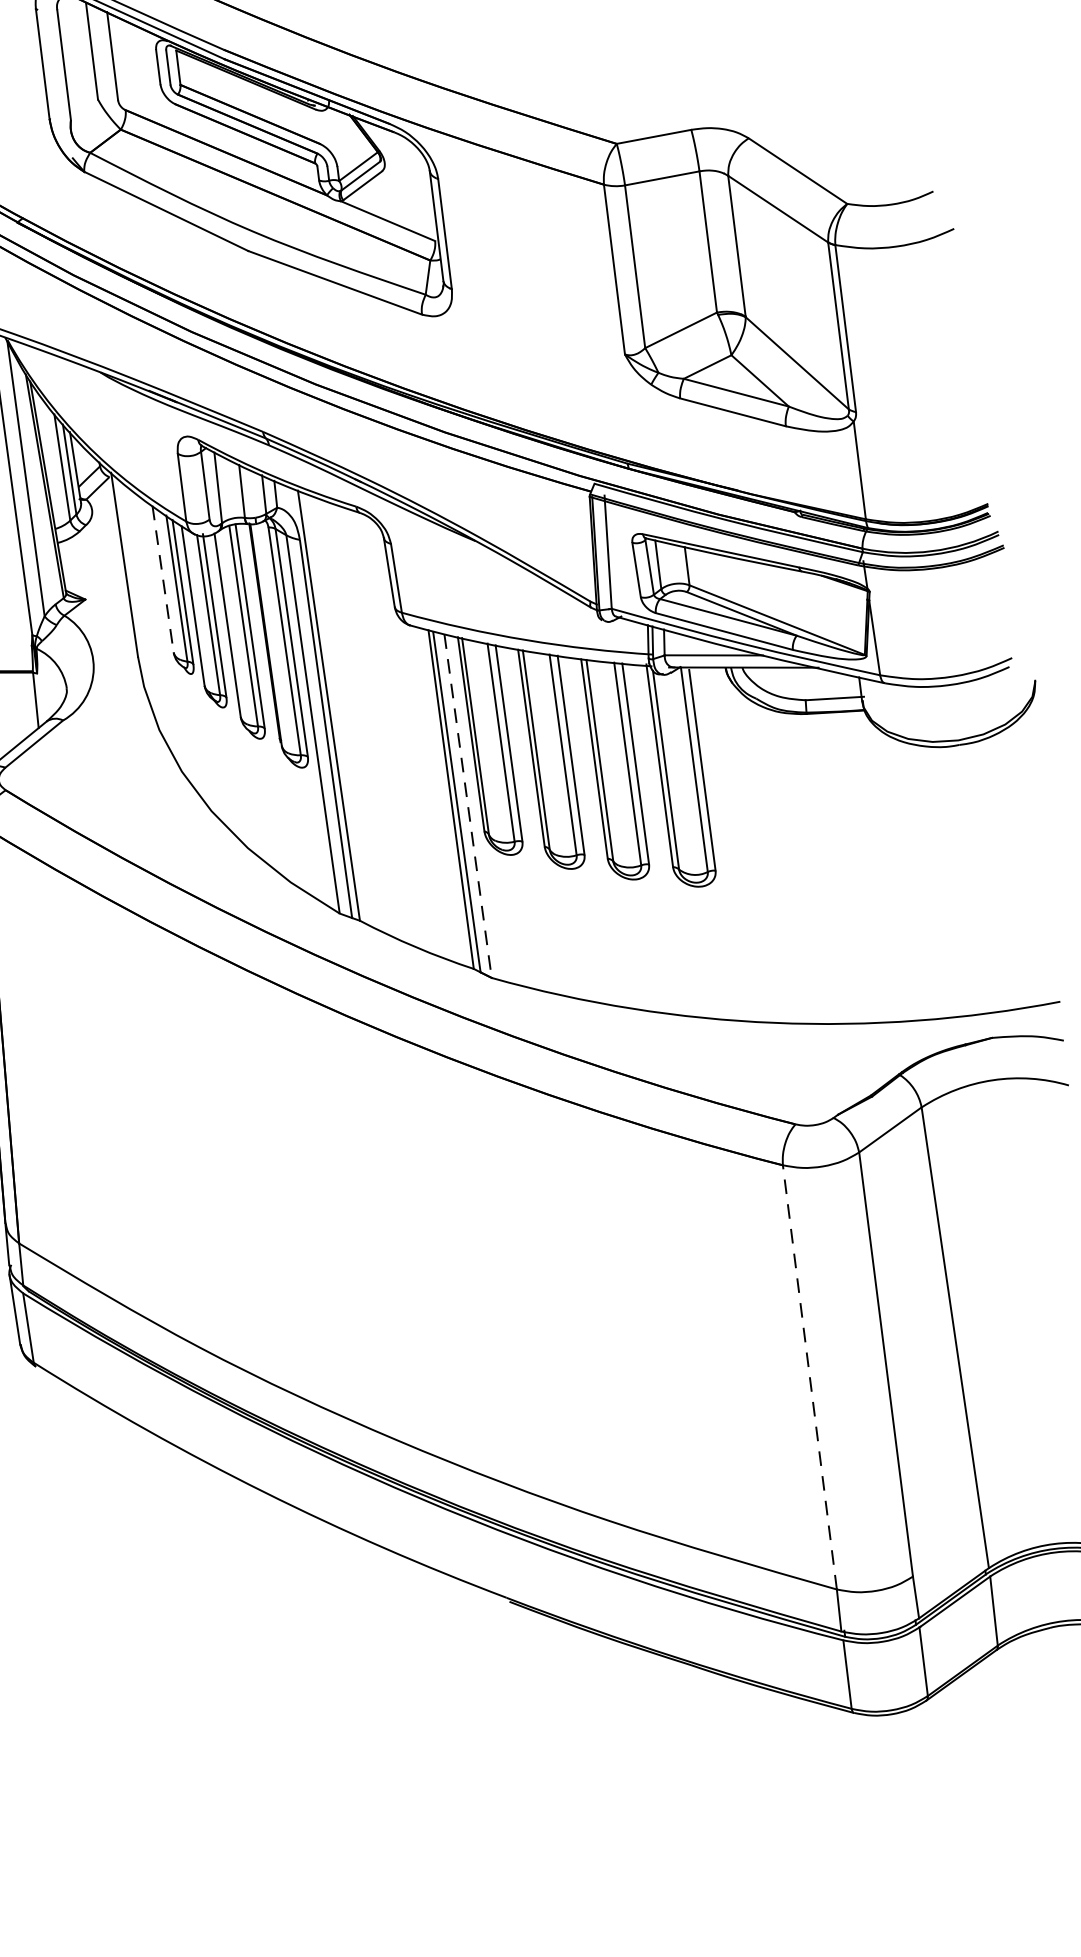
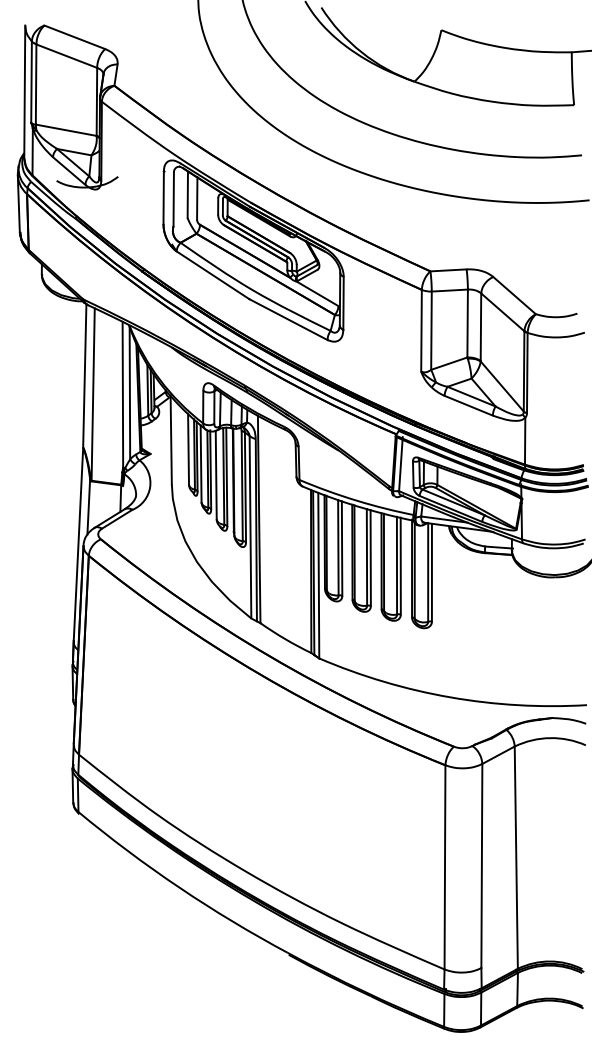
line: (163, 579) -> (188, 449), dashed -> solid
line: (467, 805) -> (318, 575), dashed -> solid
line: (810, 1375) -> (445, 866), dashed -> solid

